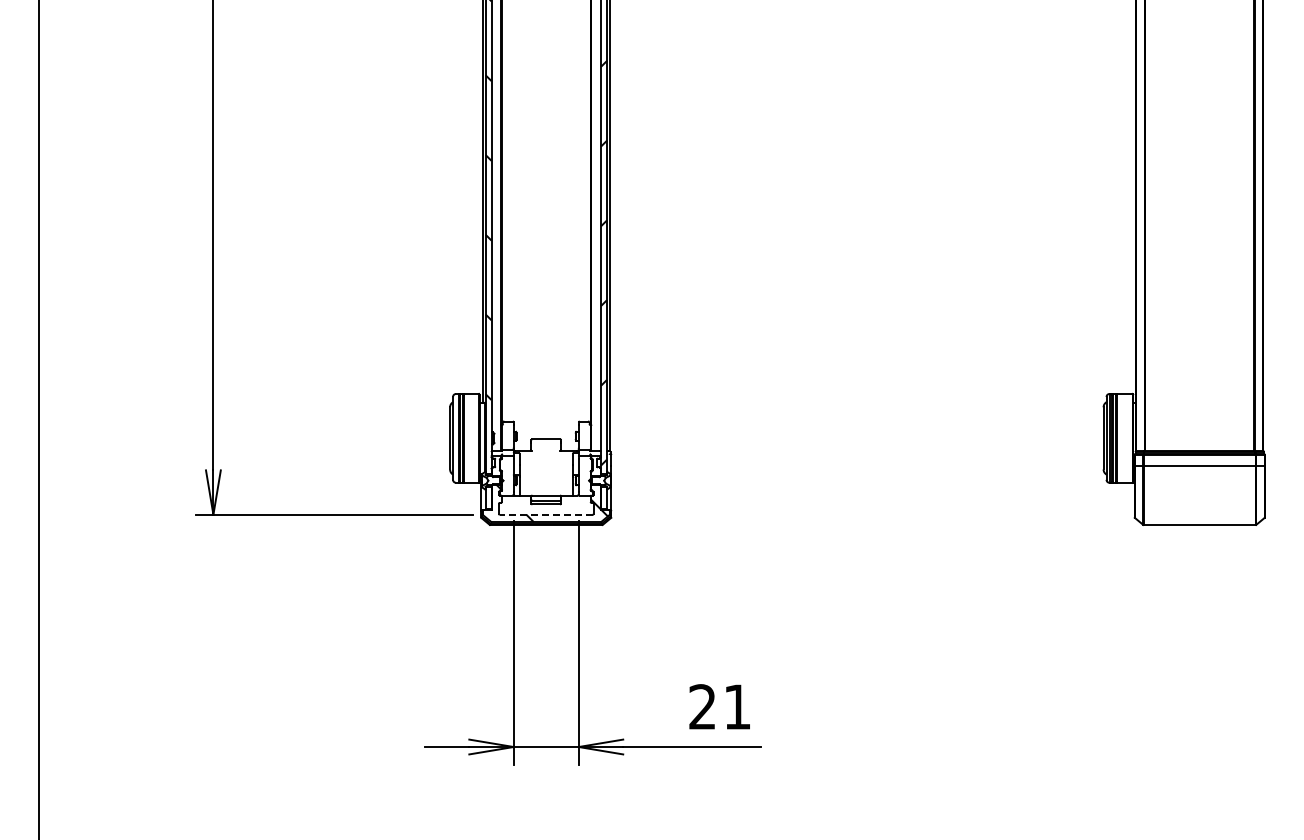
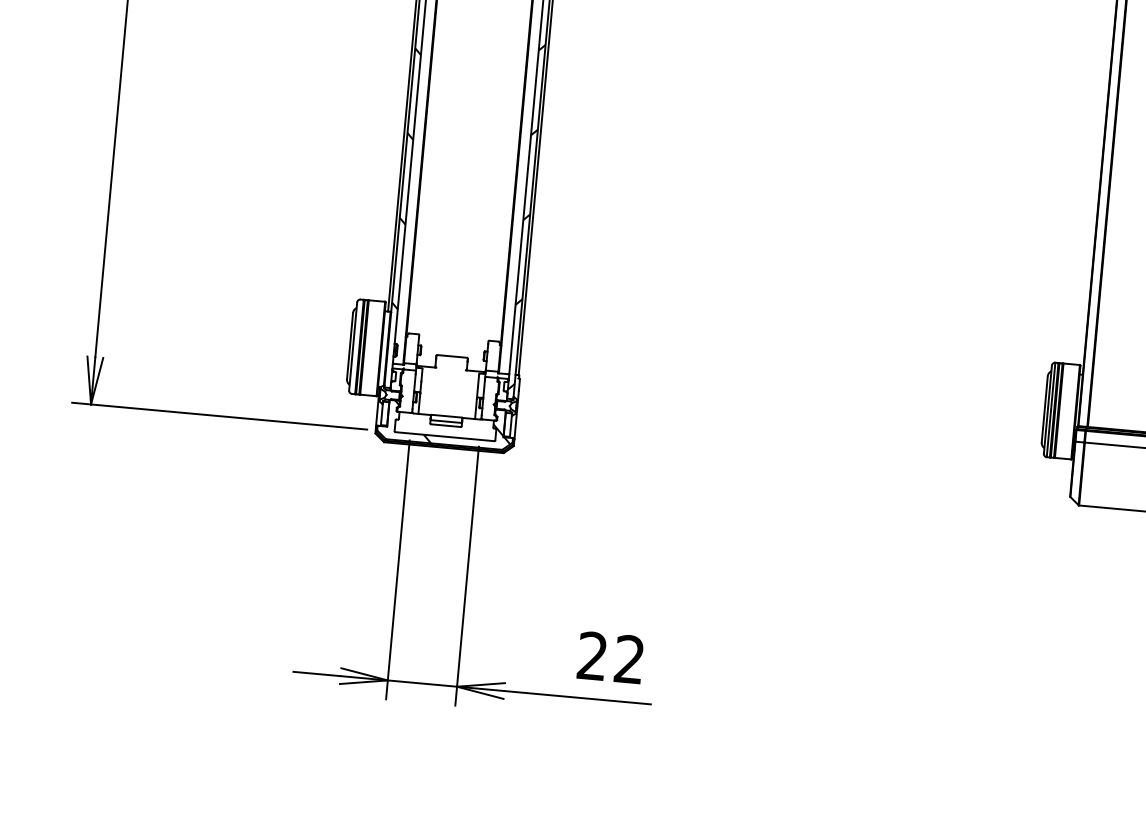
line: (545, 514) -> (444, 436), dashed -> solid
text: (736, 706) -> (628, 658), 21 -> 22

